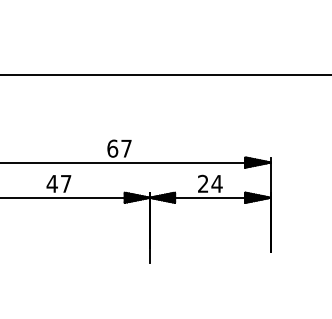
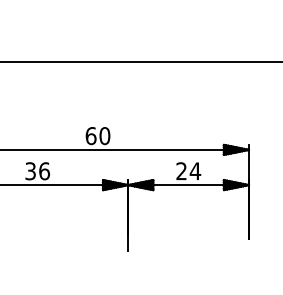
text: (126, 148) -> (104, 135), 67 -> 60
text: (58, 183) -> (36, 170), 47 -> 36

